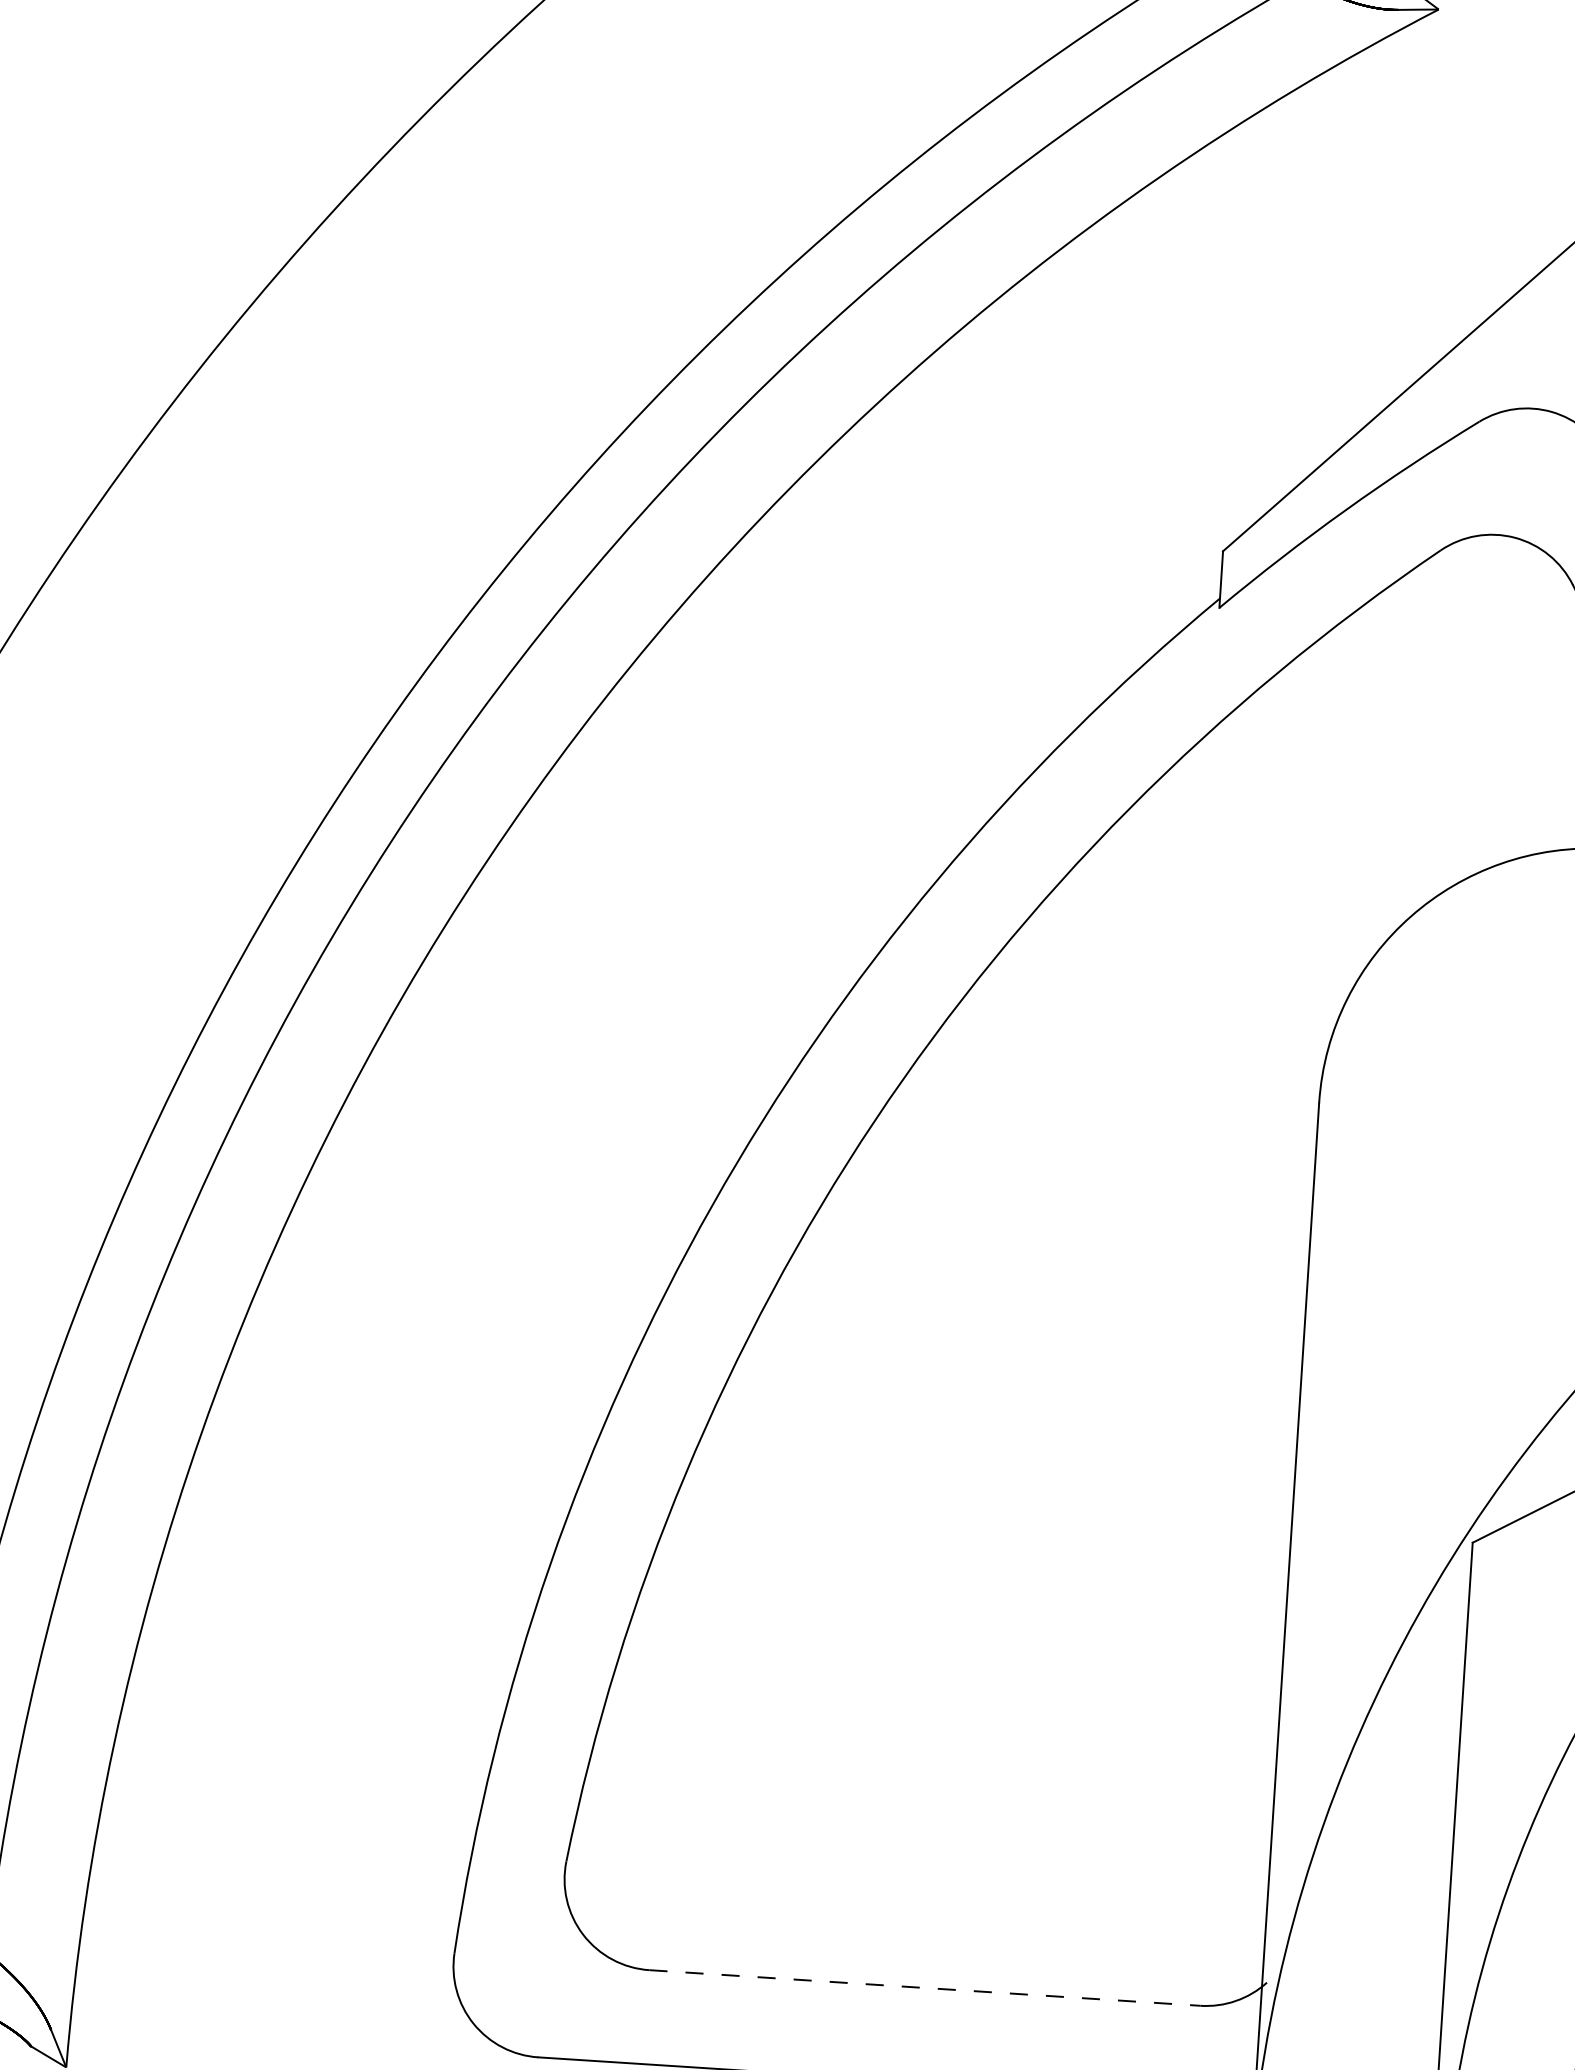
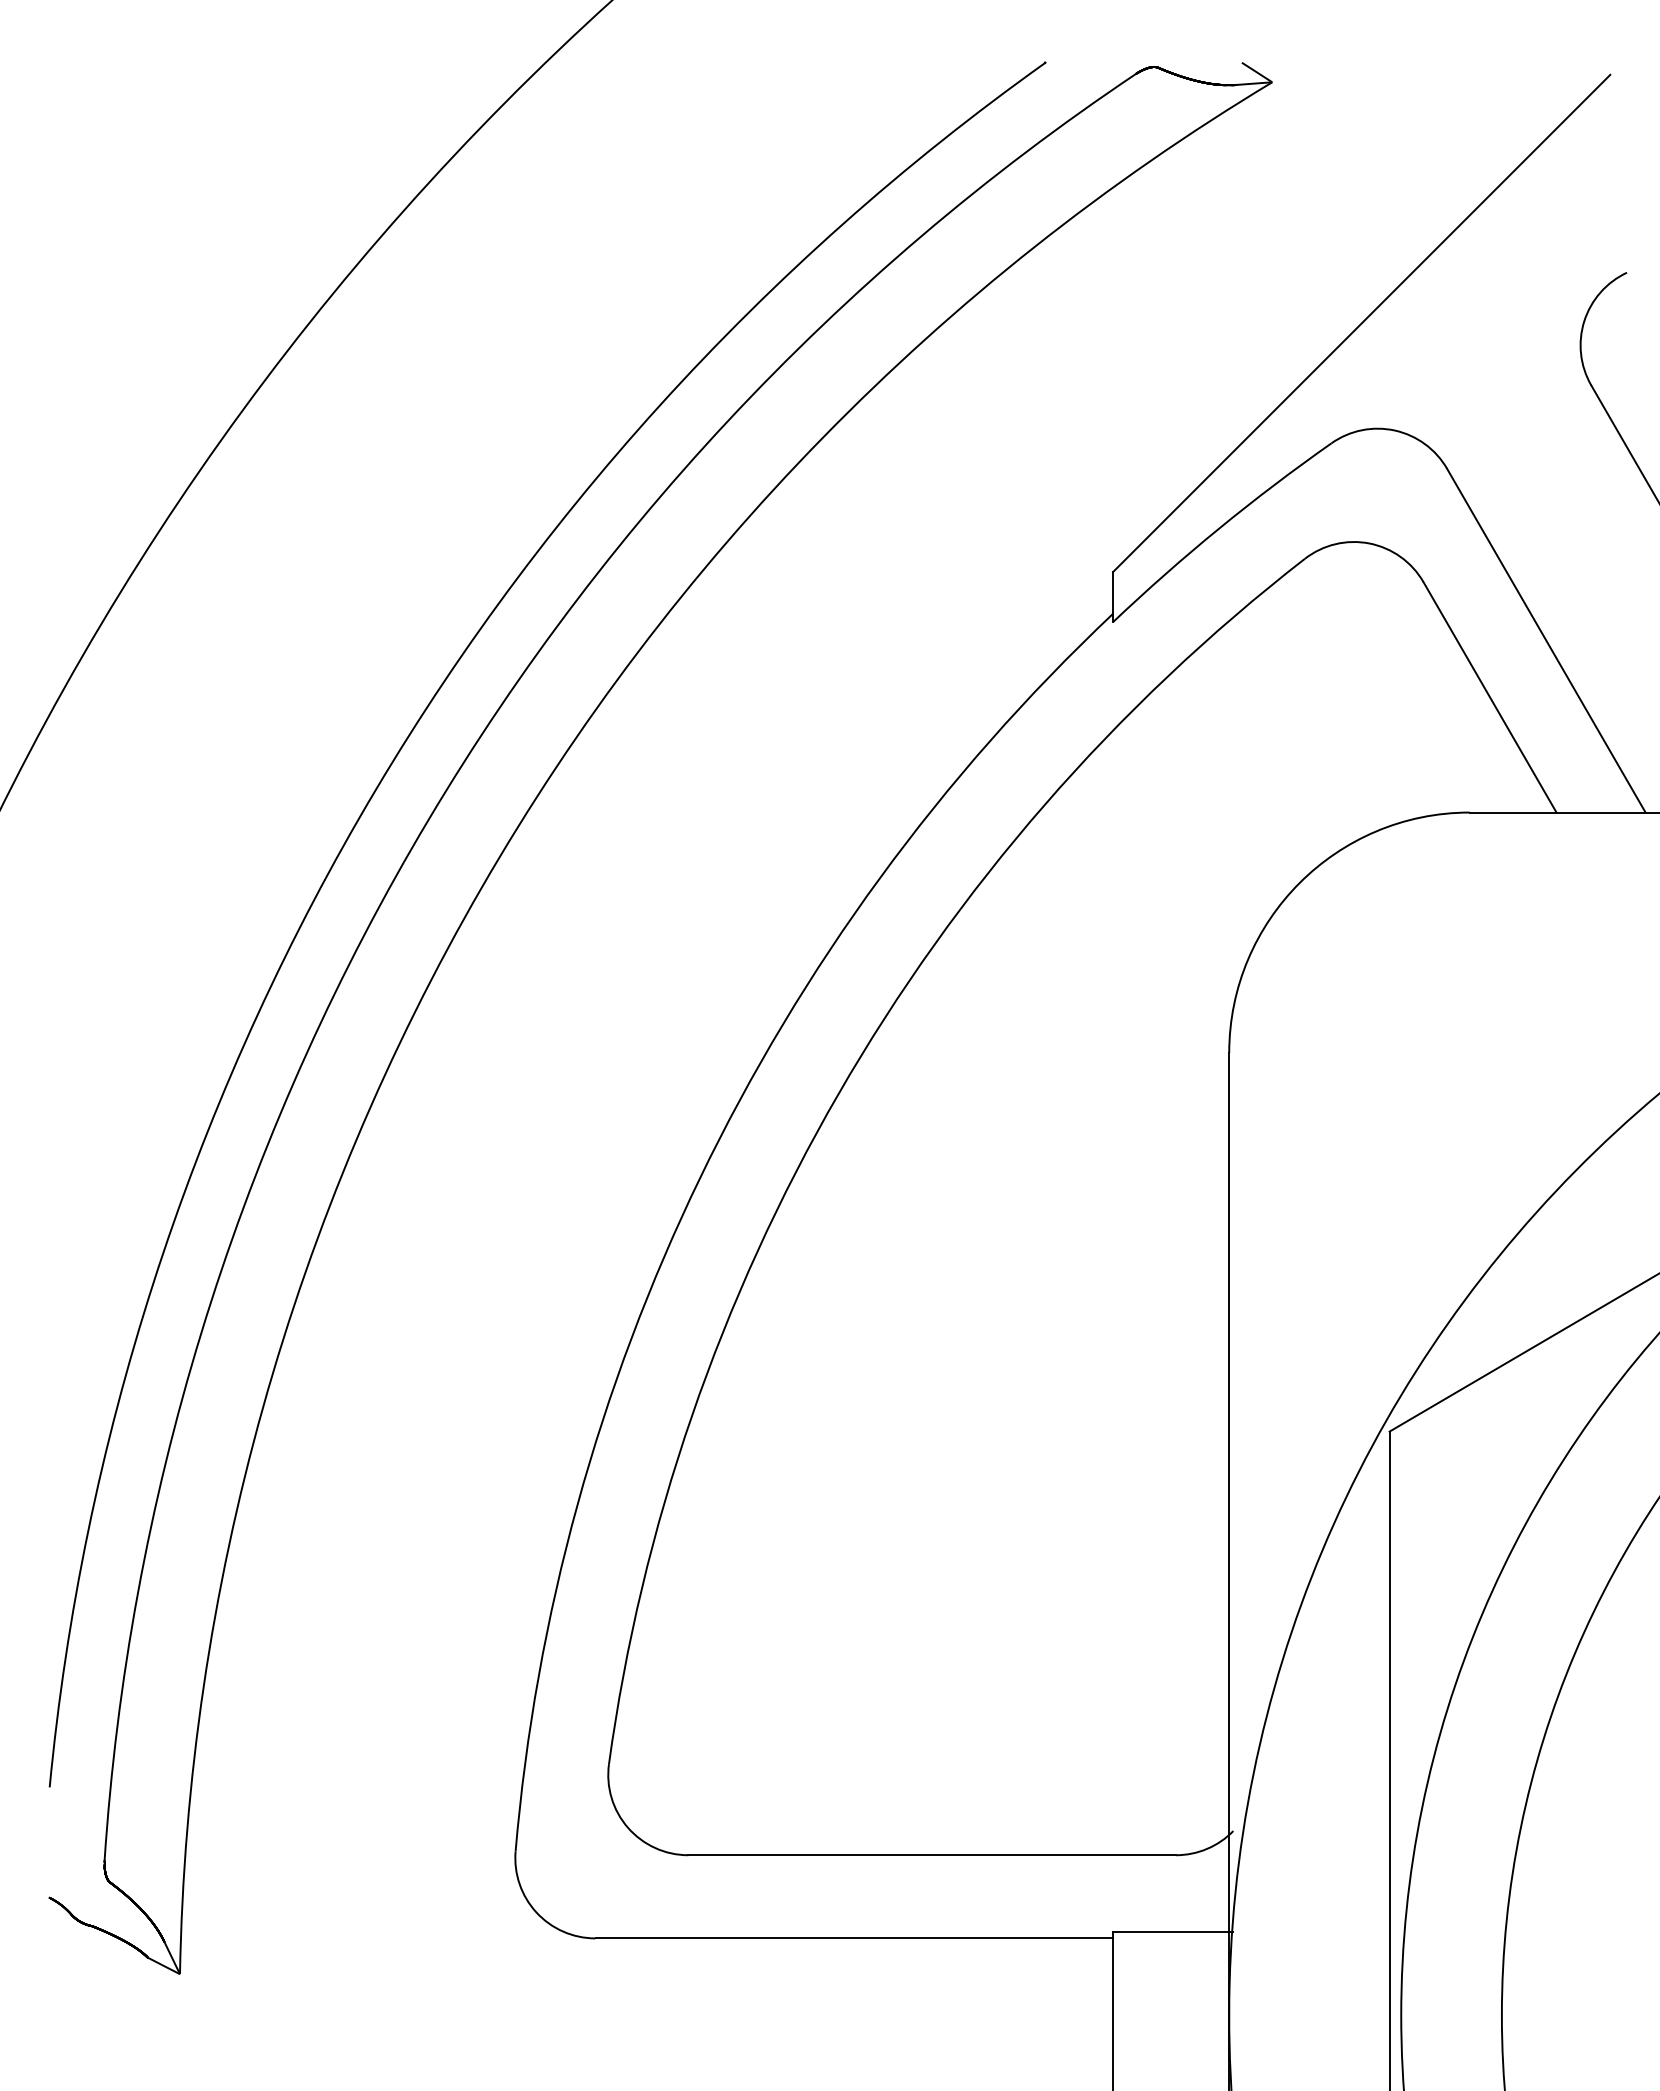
line: (925, 1988) -> (932, 1855), dashed -> solid

